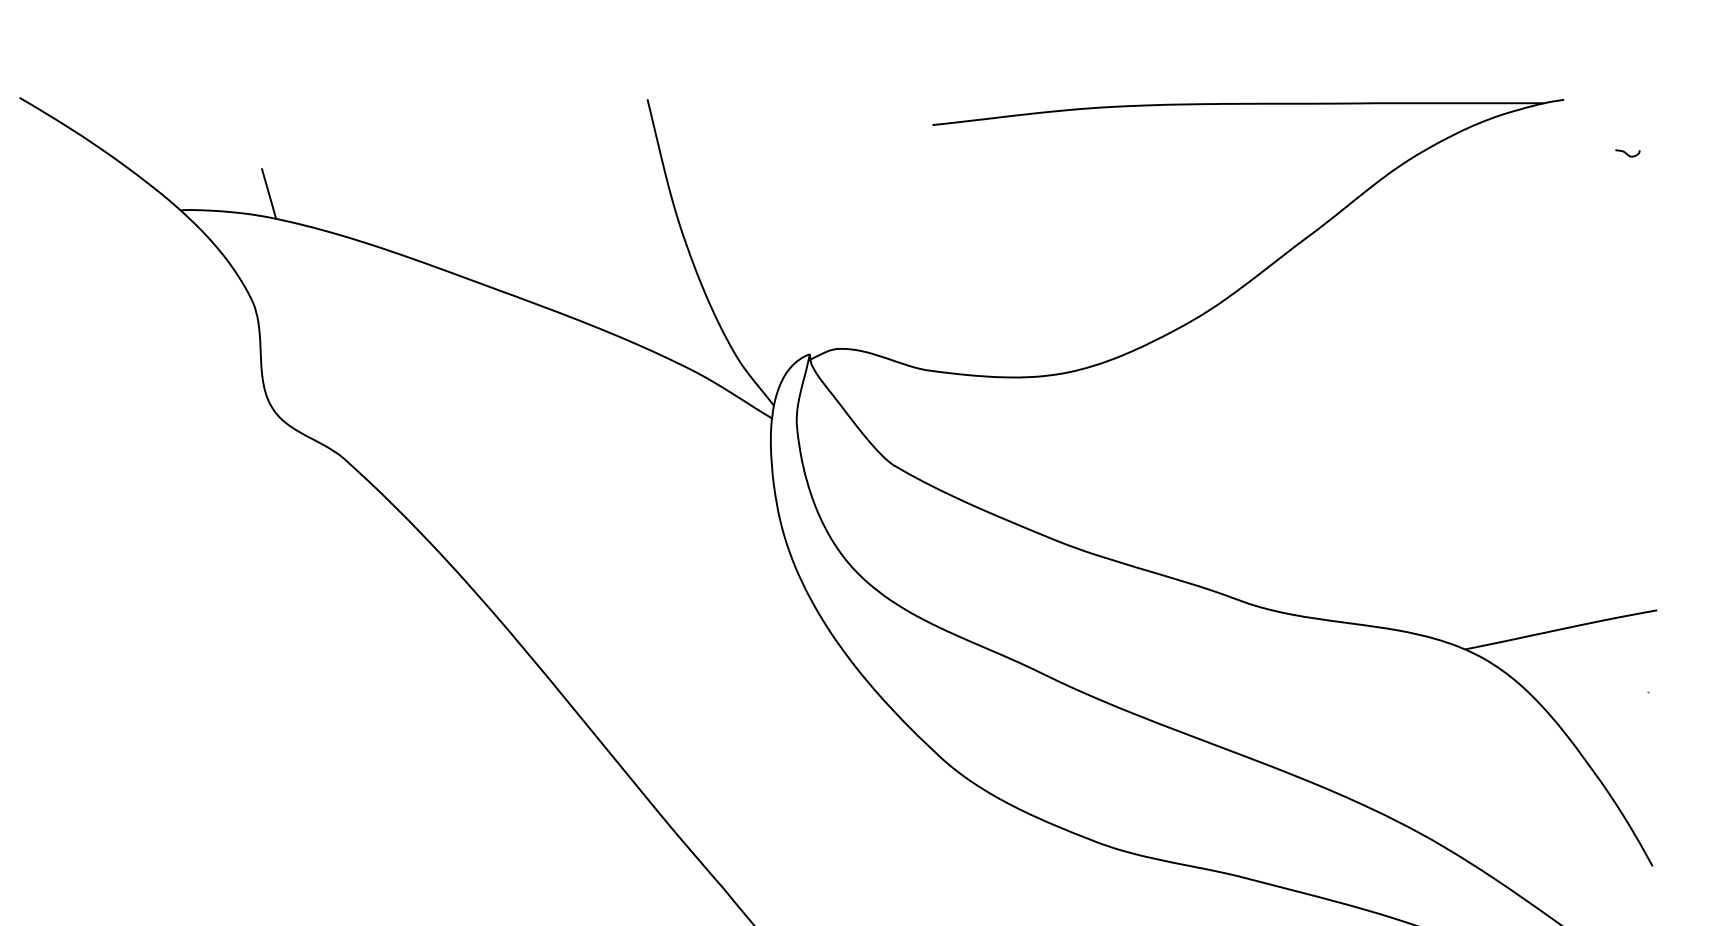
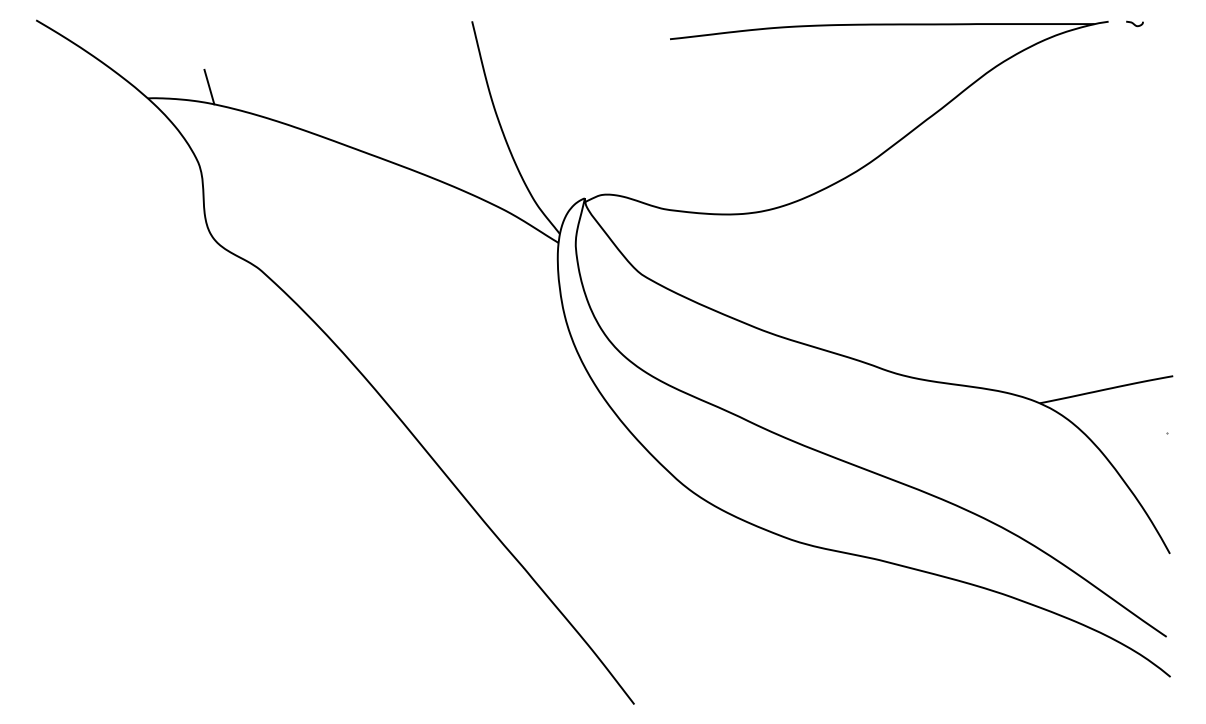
curve: (1627, 152) -> (1134, 23), moved

